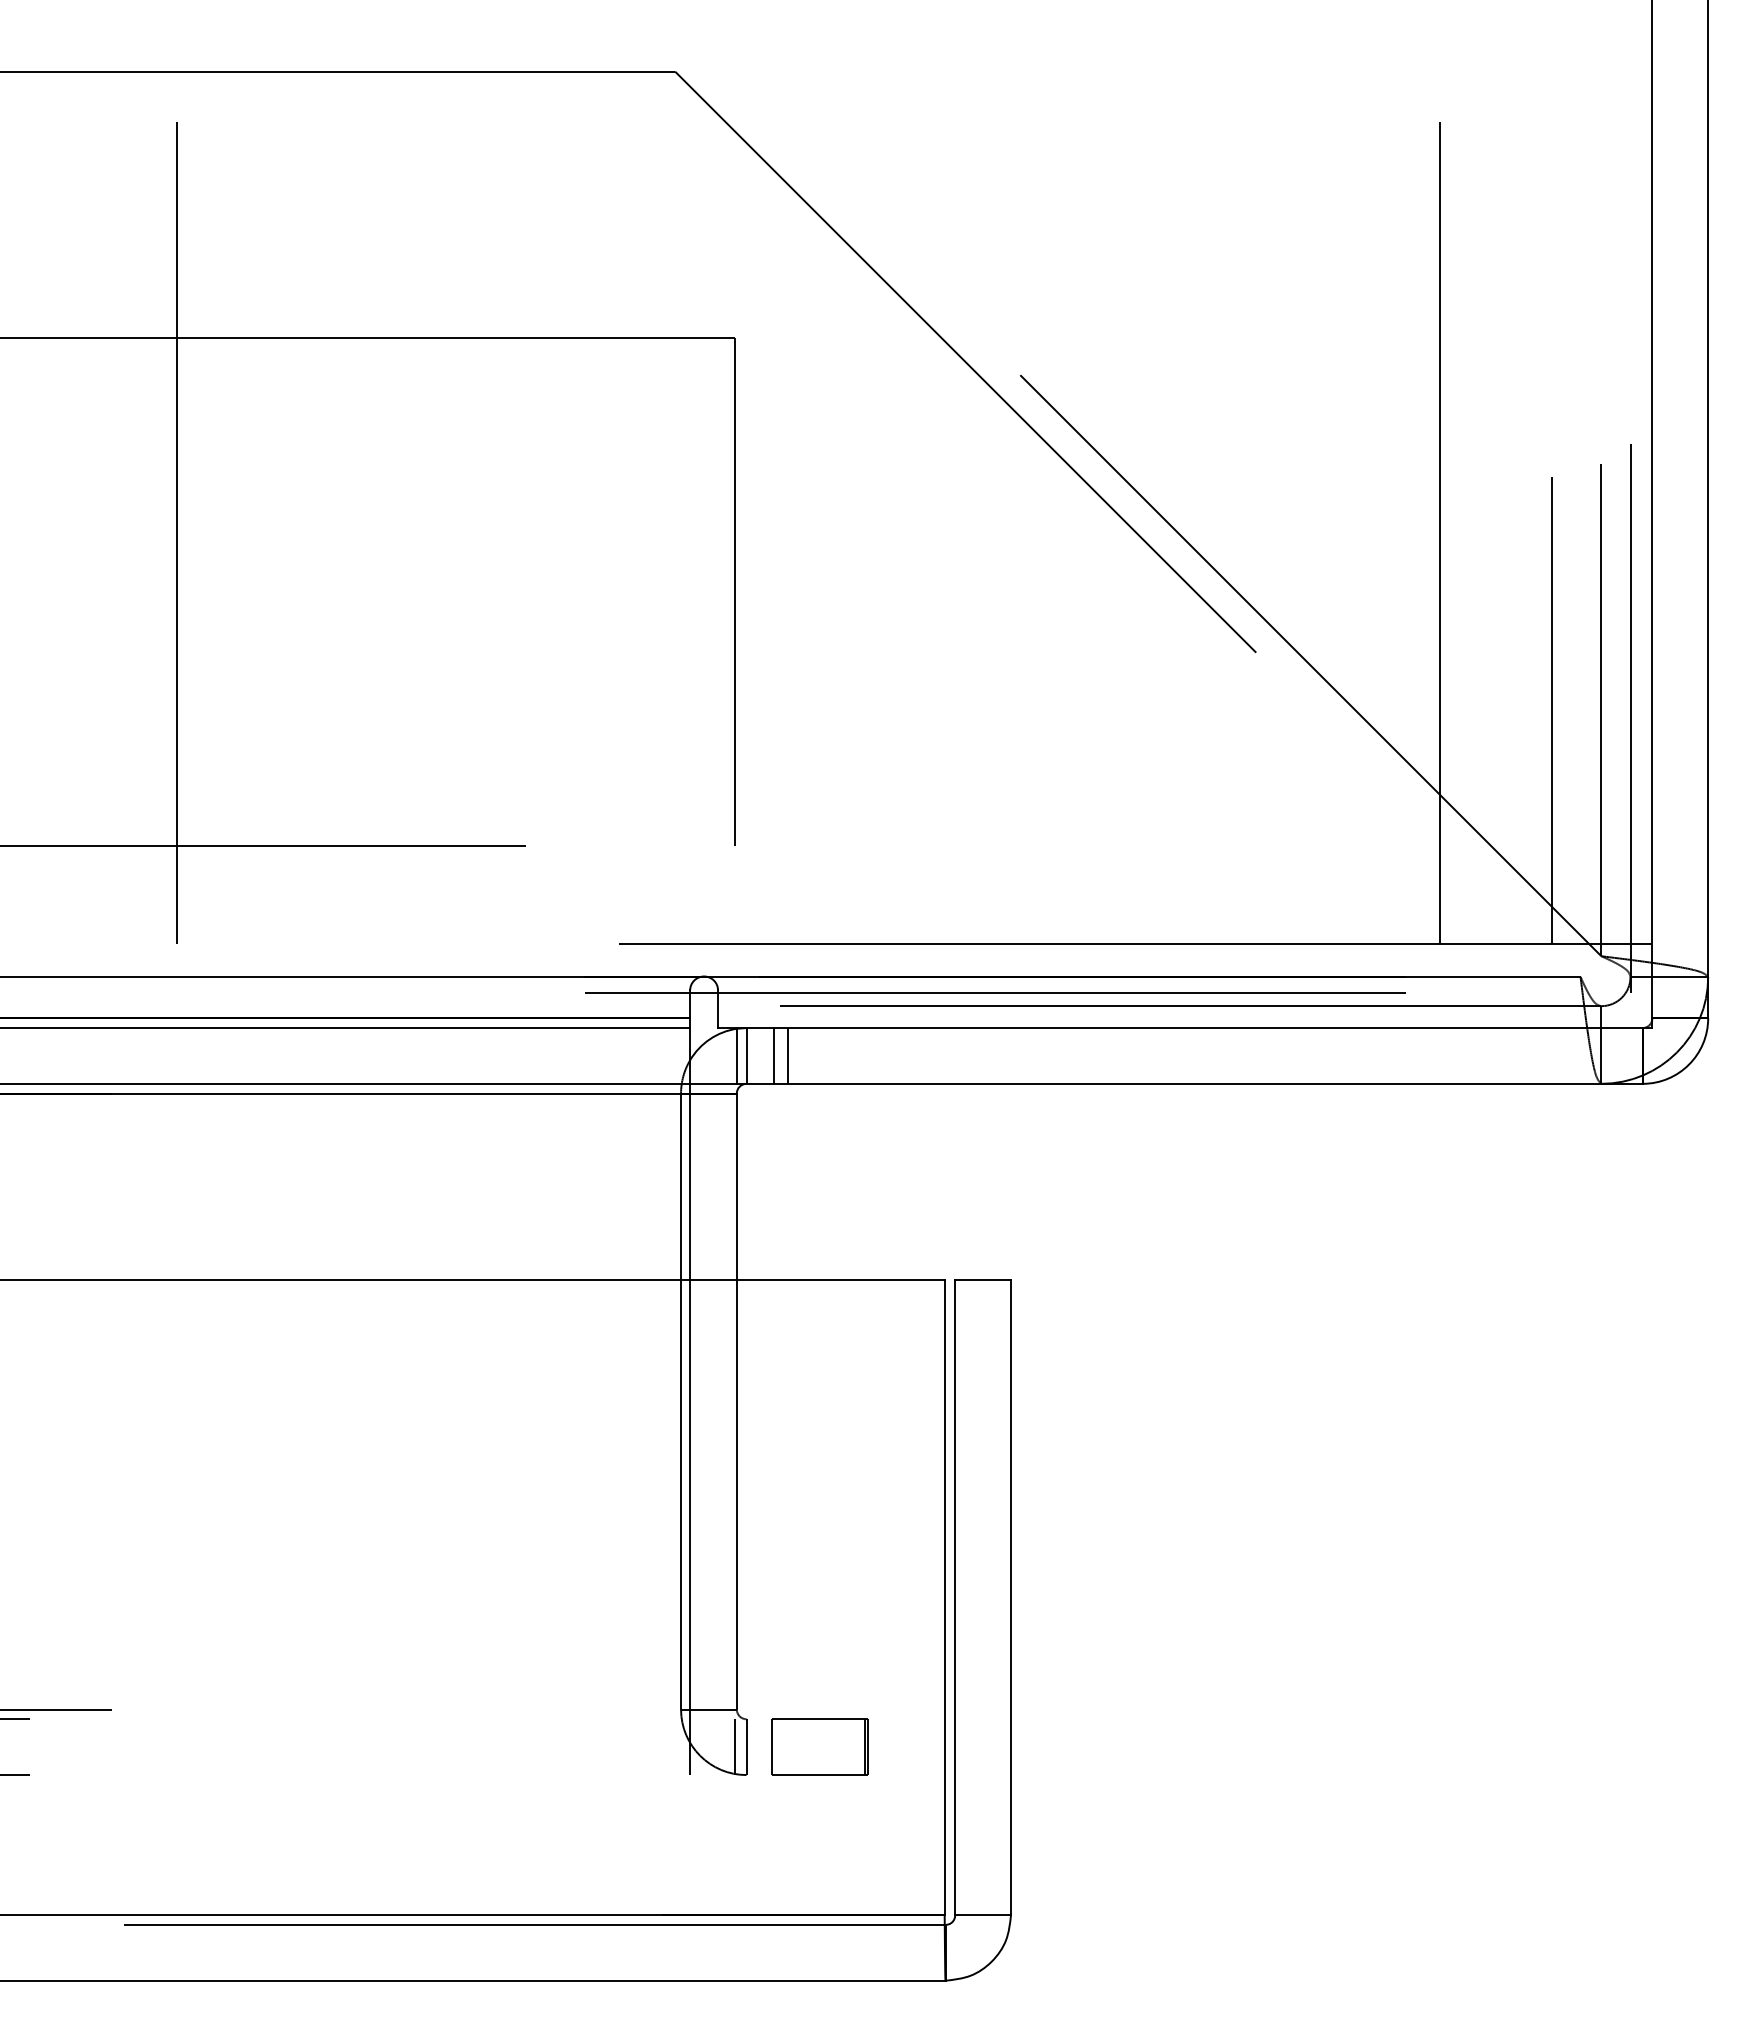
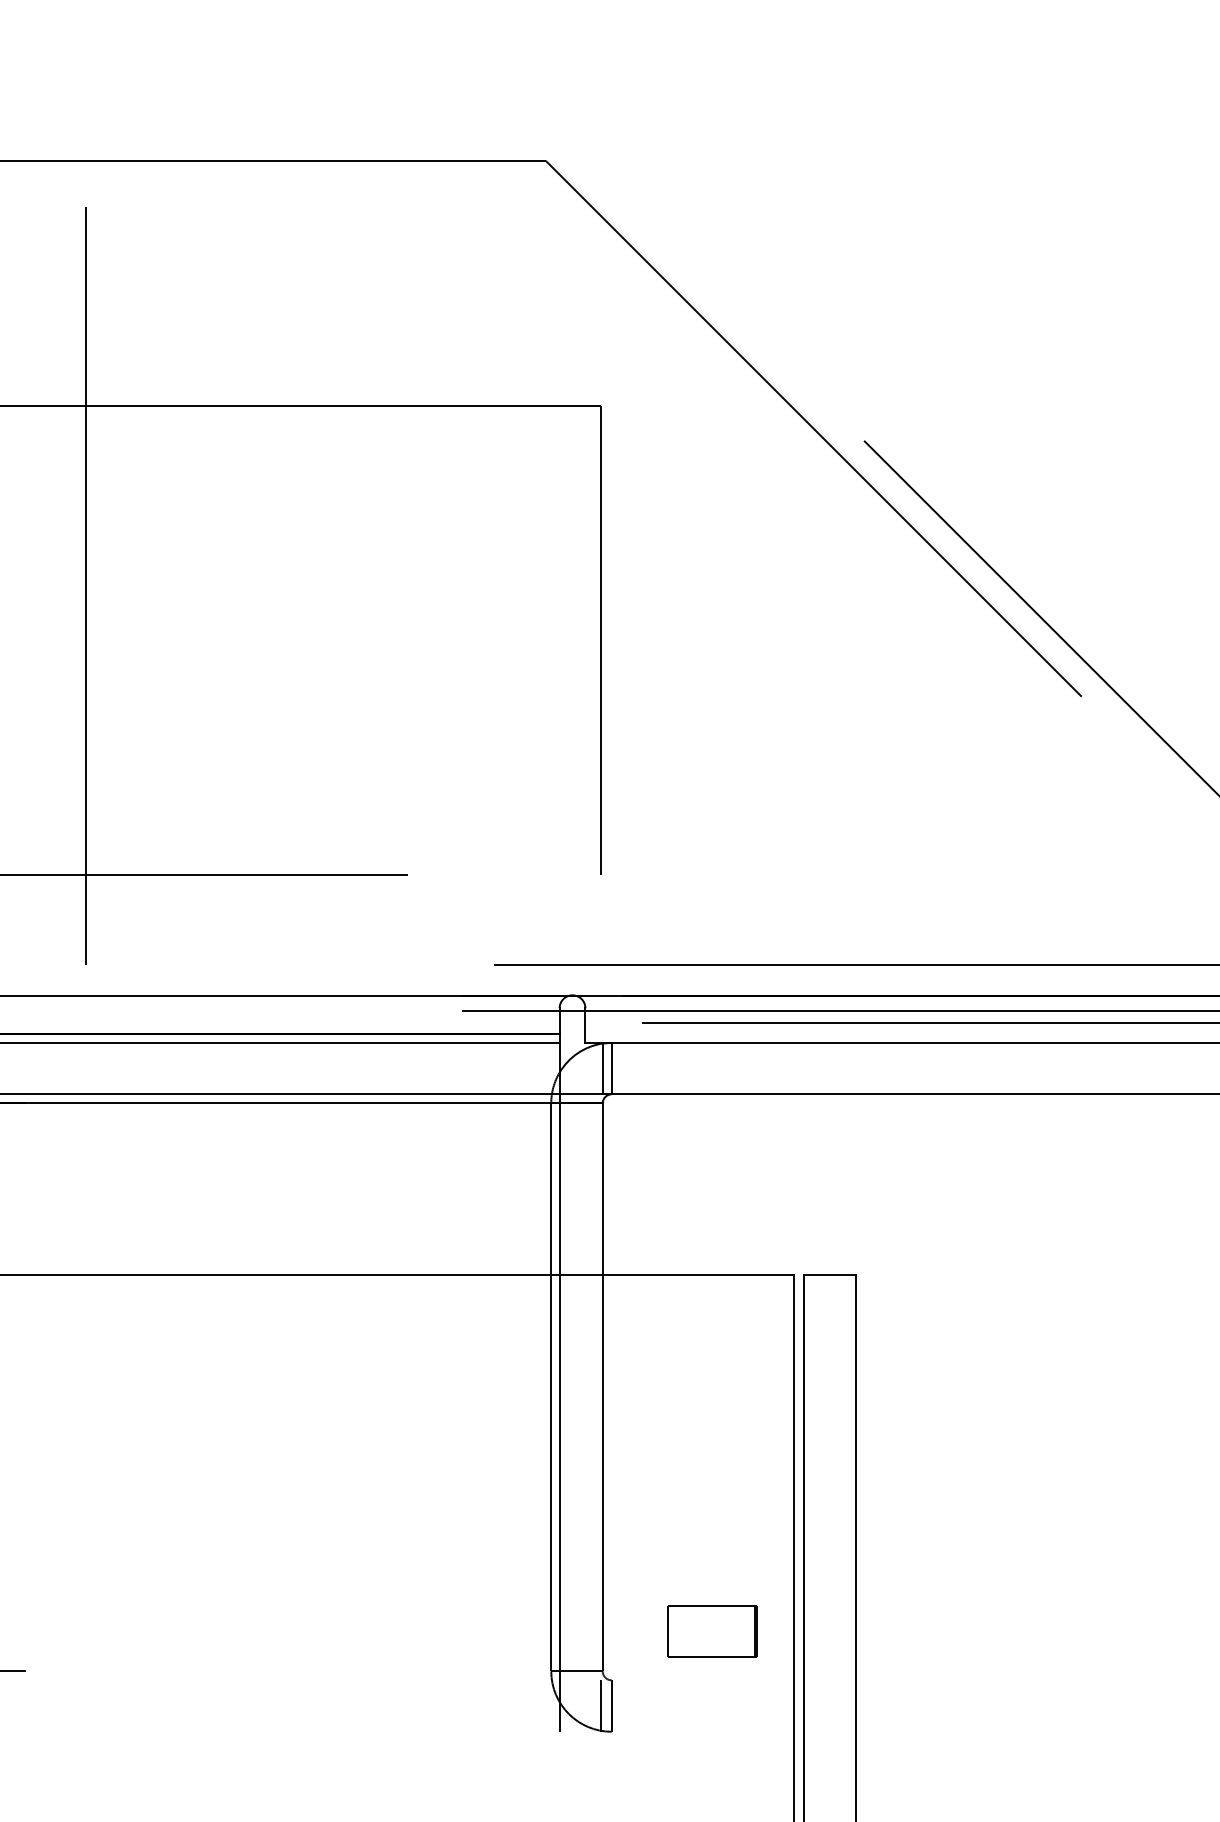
line: (774, 1055) -> (637, 1068), removed
line: (788, 1055) -> (650, 1068), removed
part: (819, 1746) -> (712, 1630), moved

